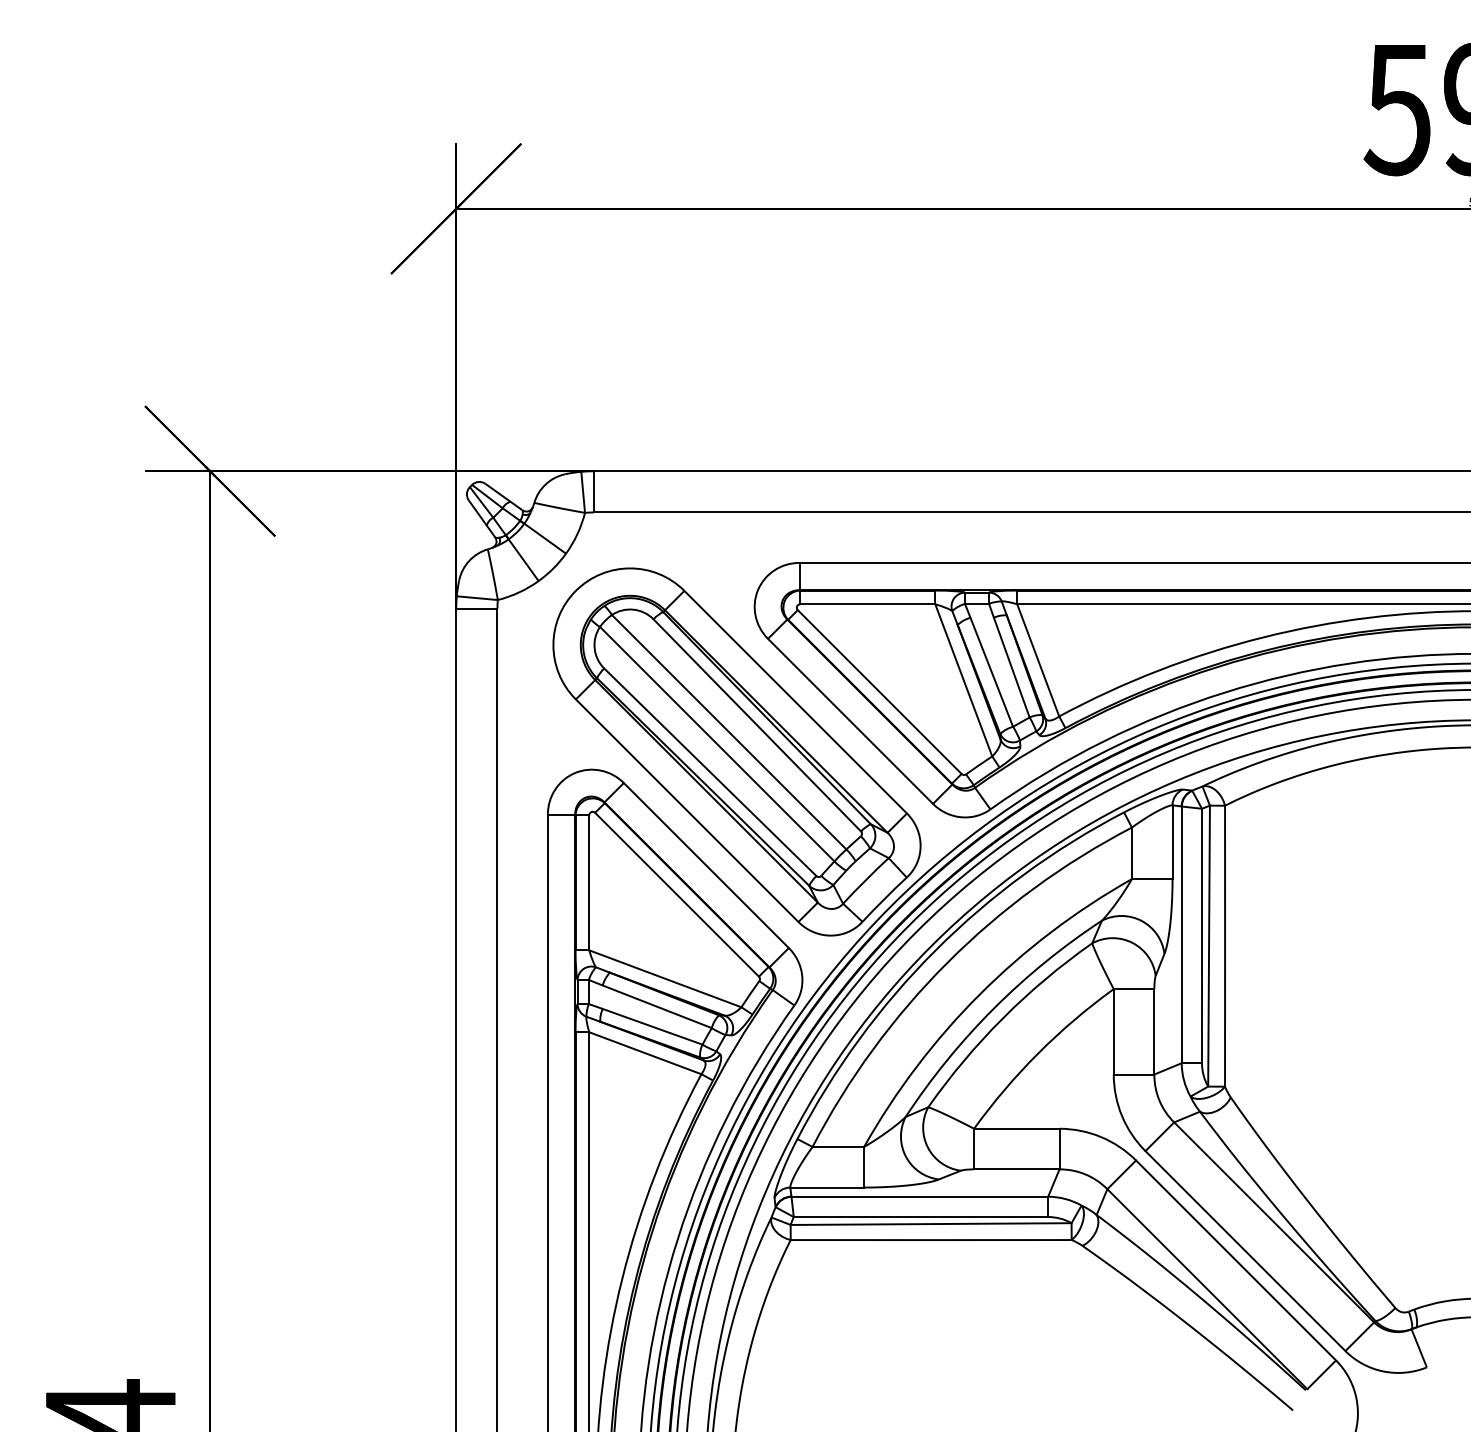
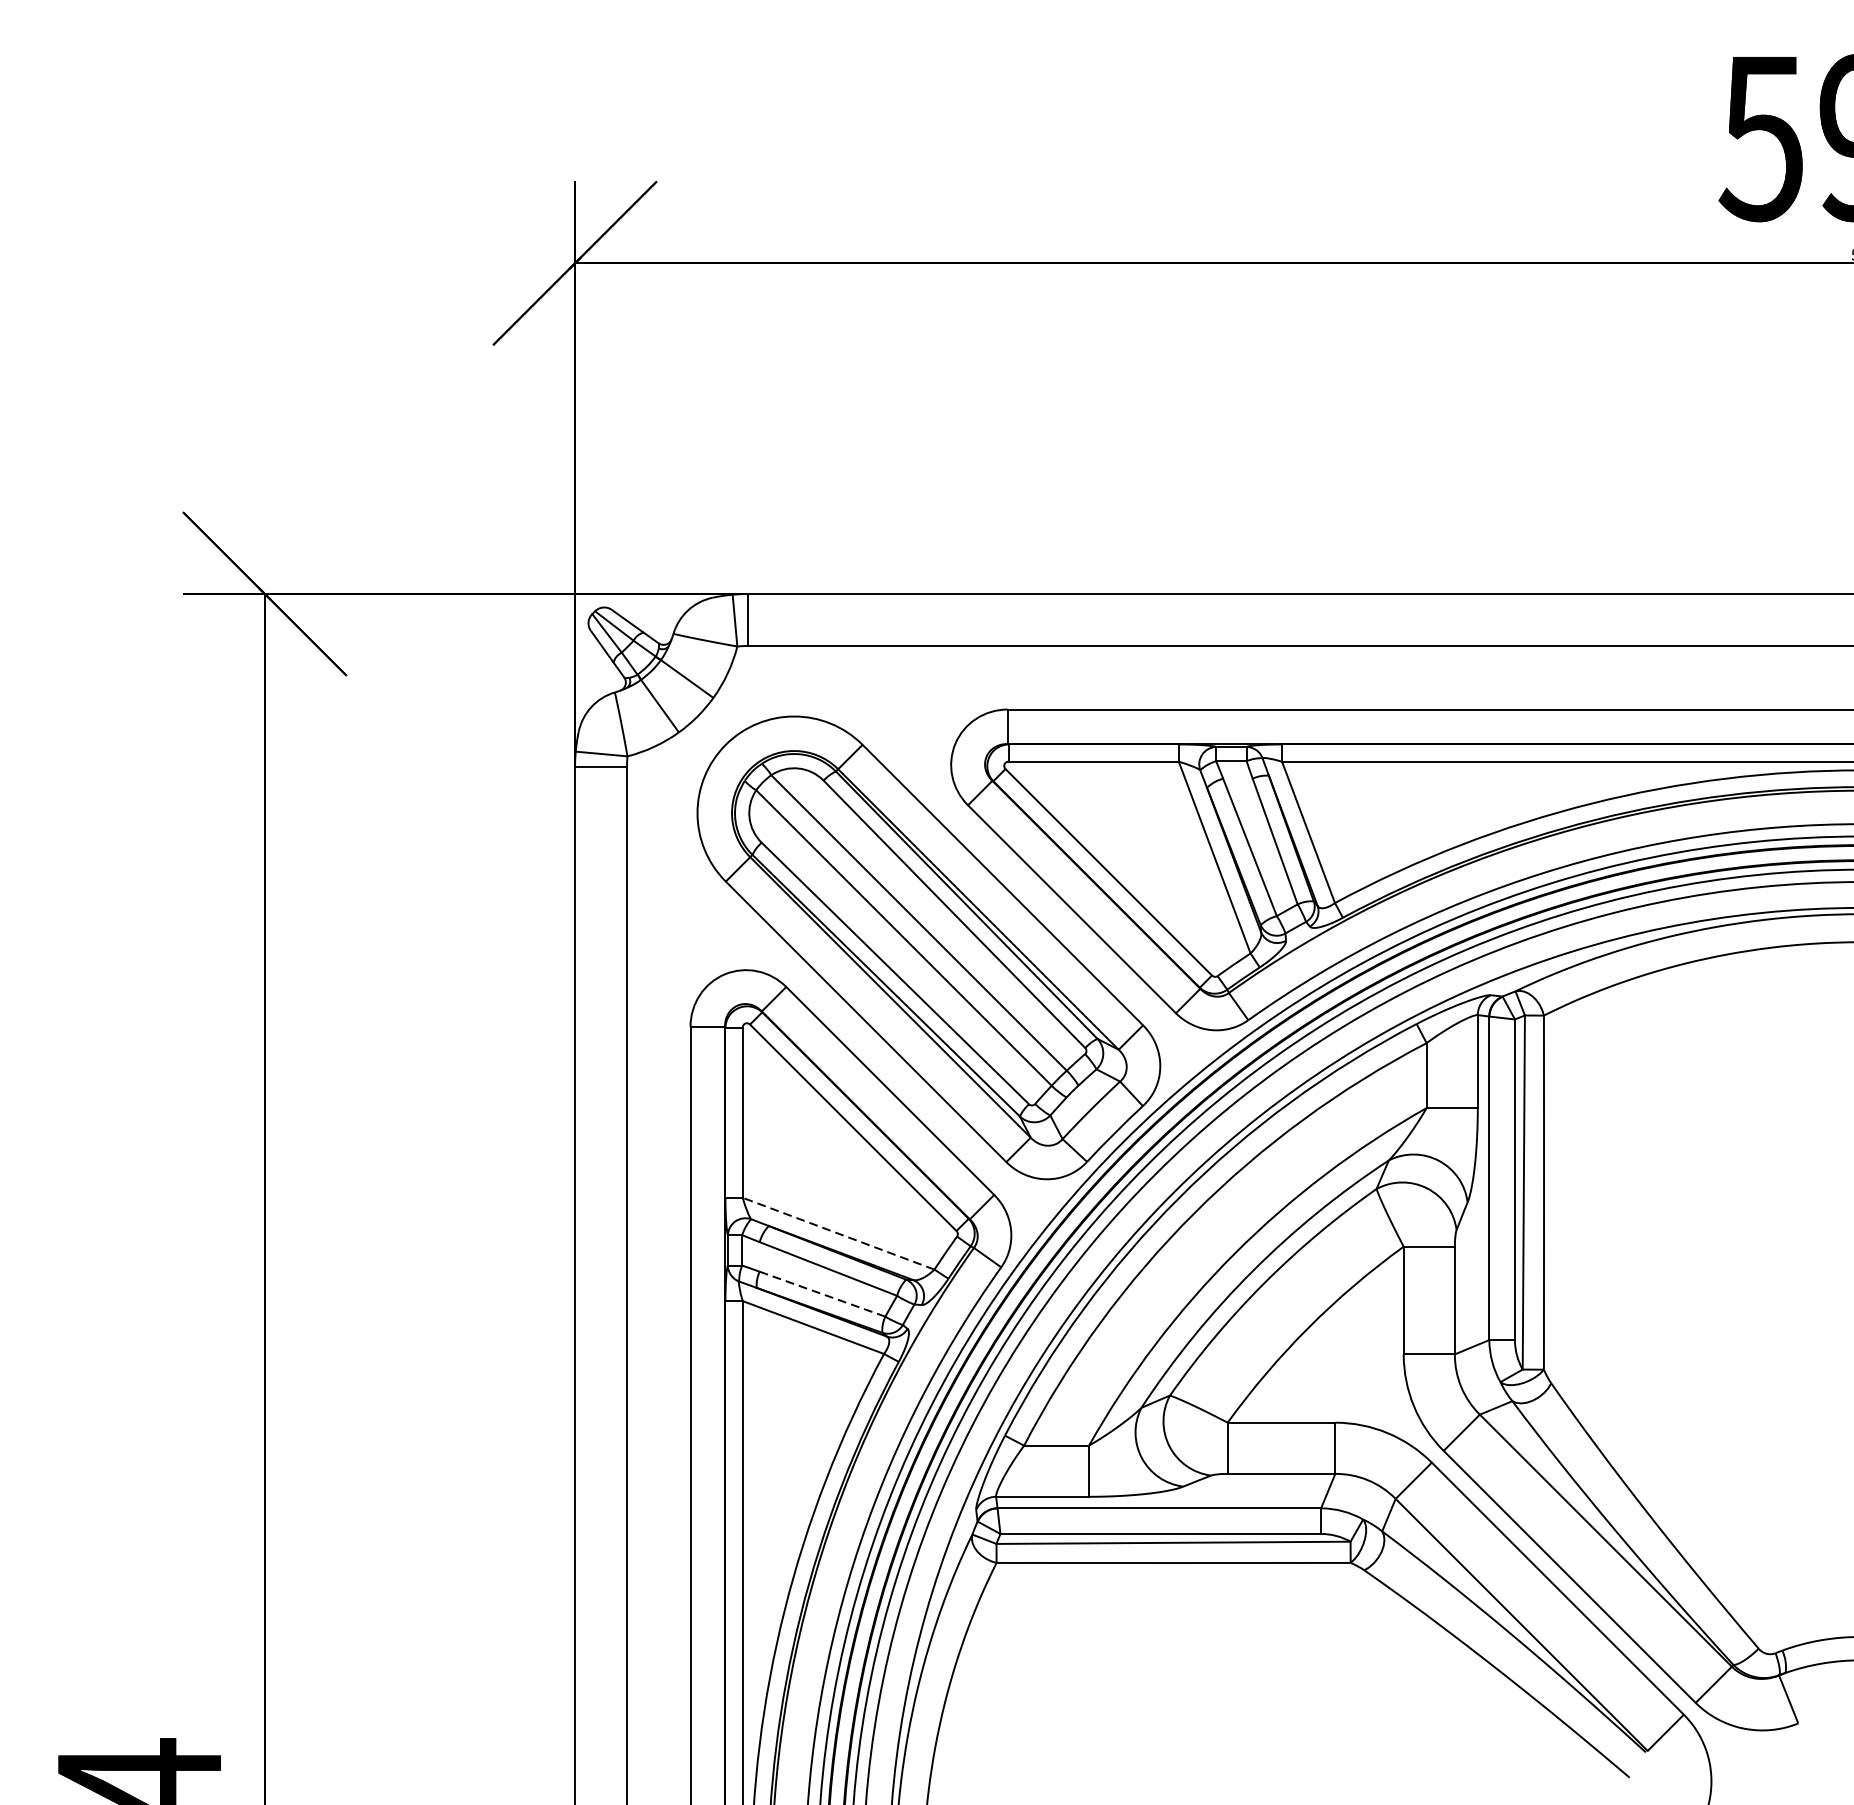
line: (664, 978) -> (837, 1233), solid -> dashed
line: (652, 1026) -> (822, 1293), solid -> dashed

